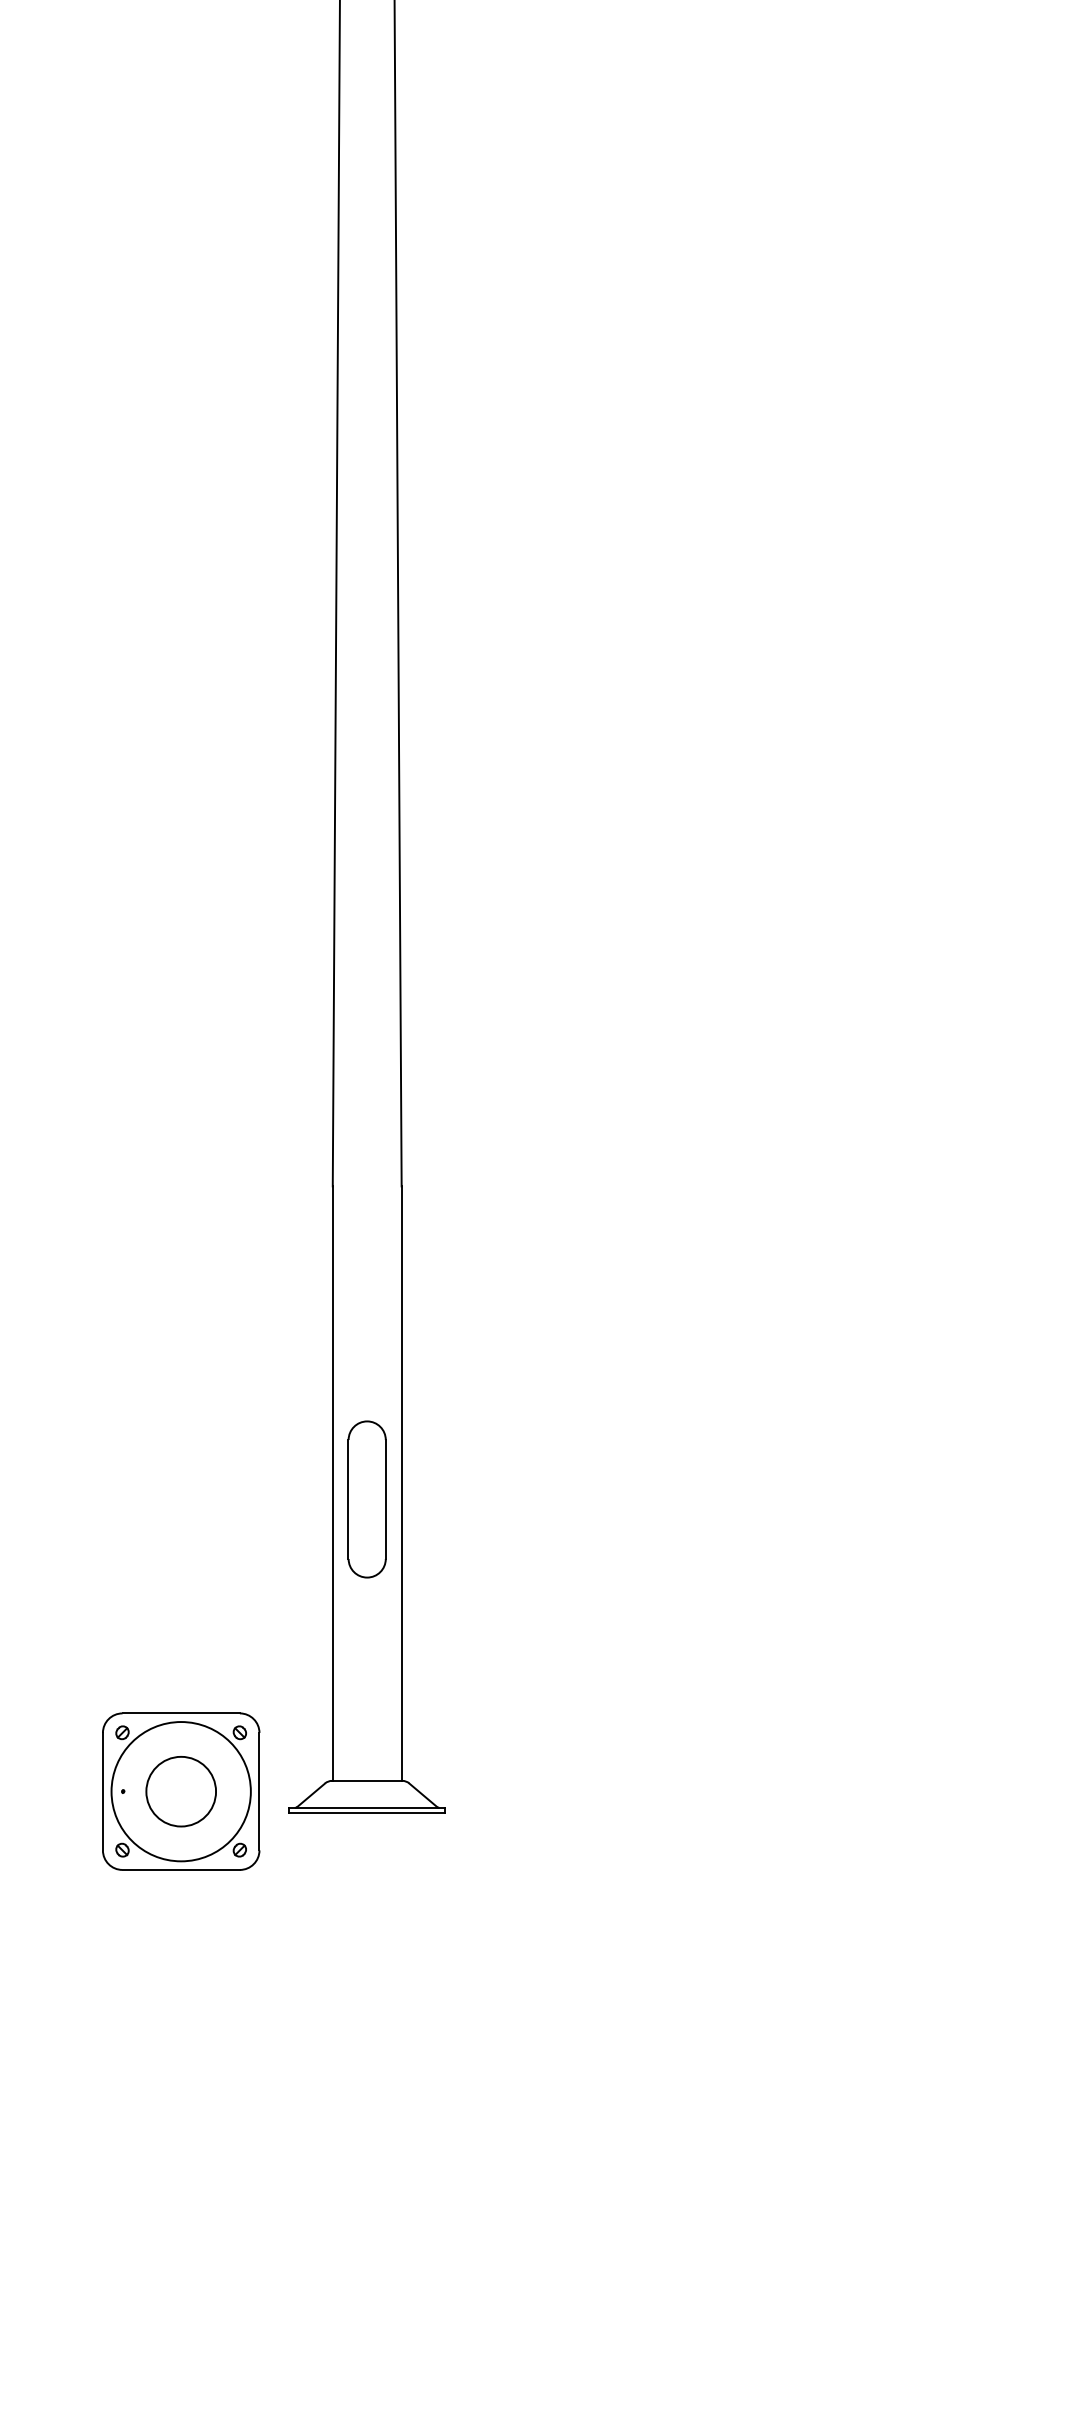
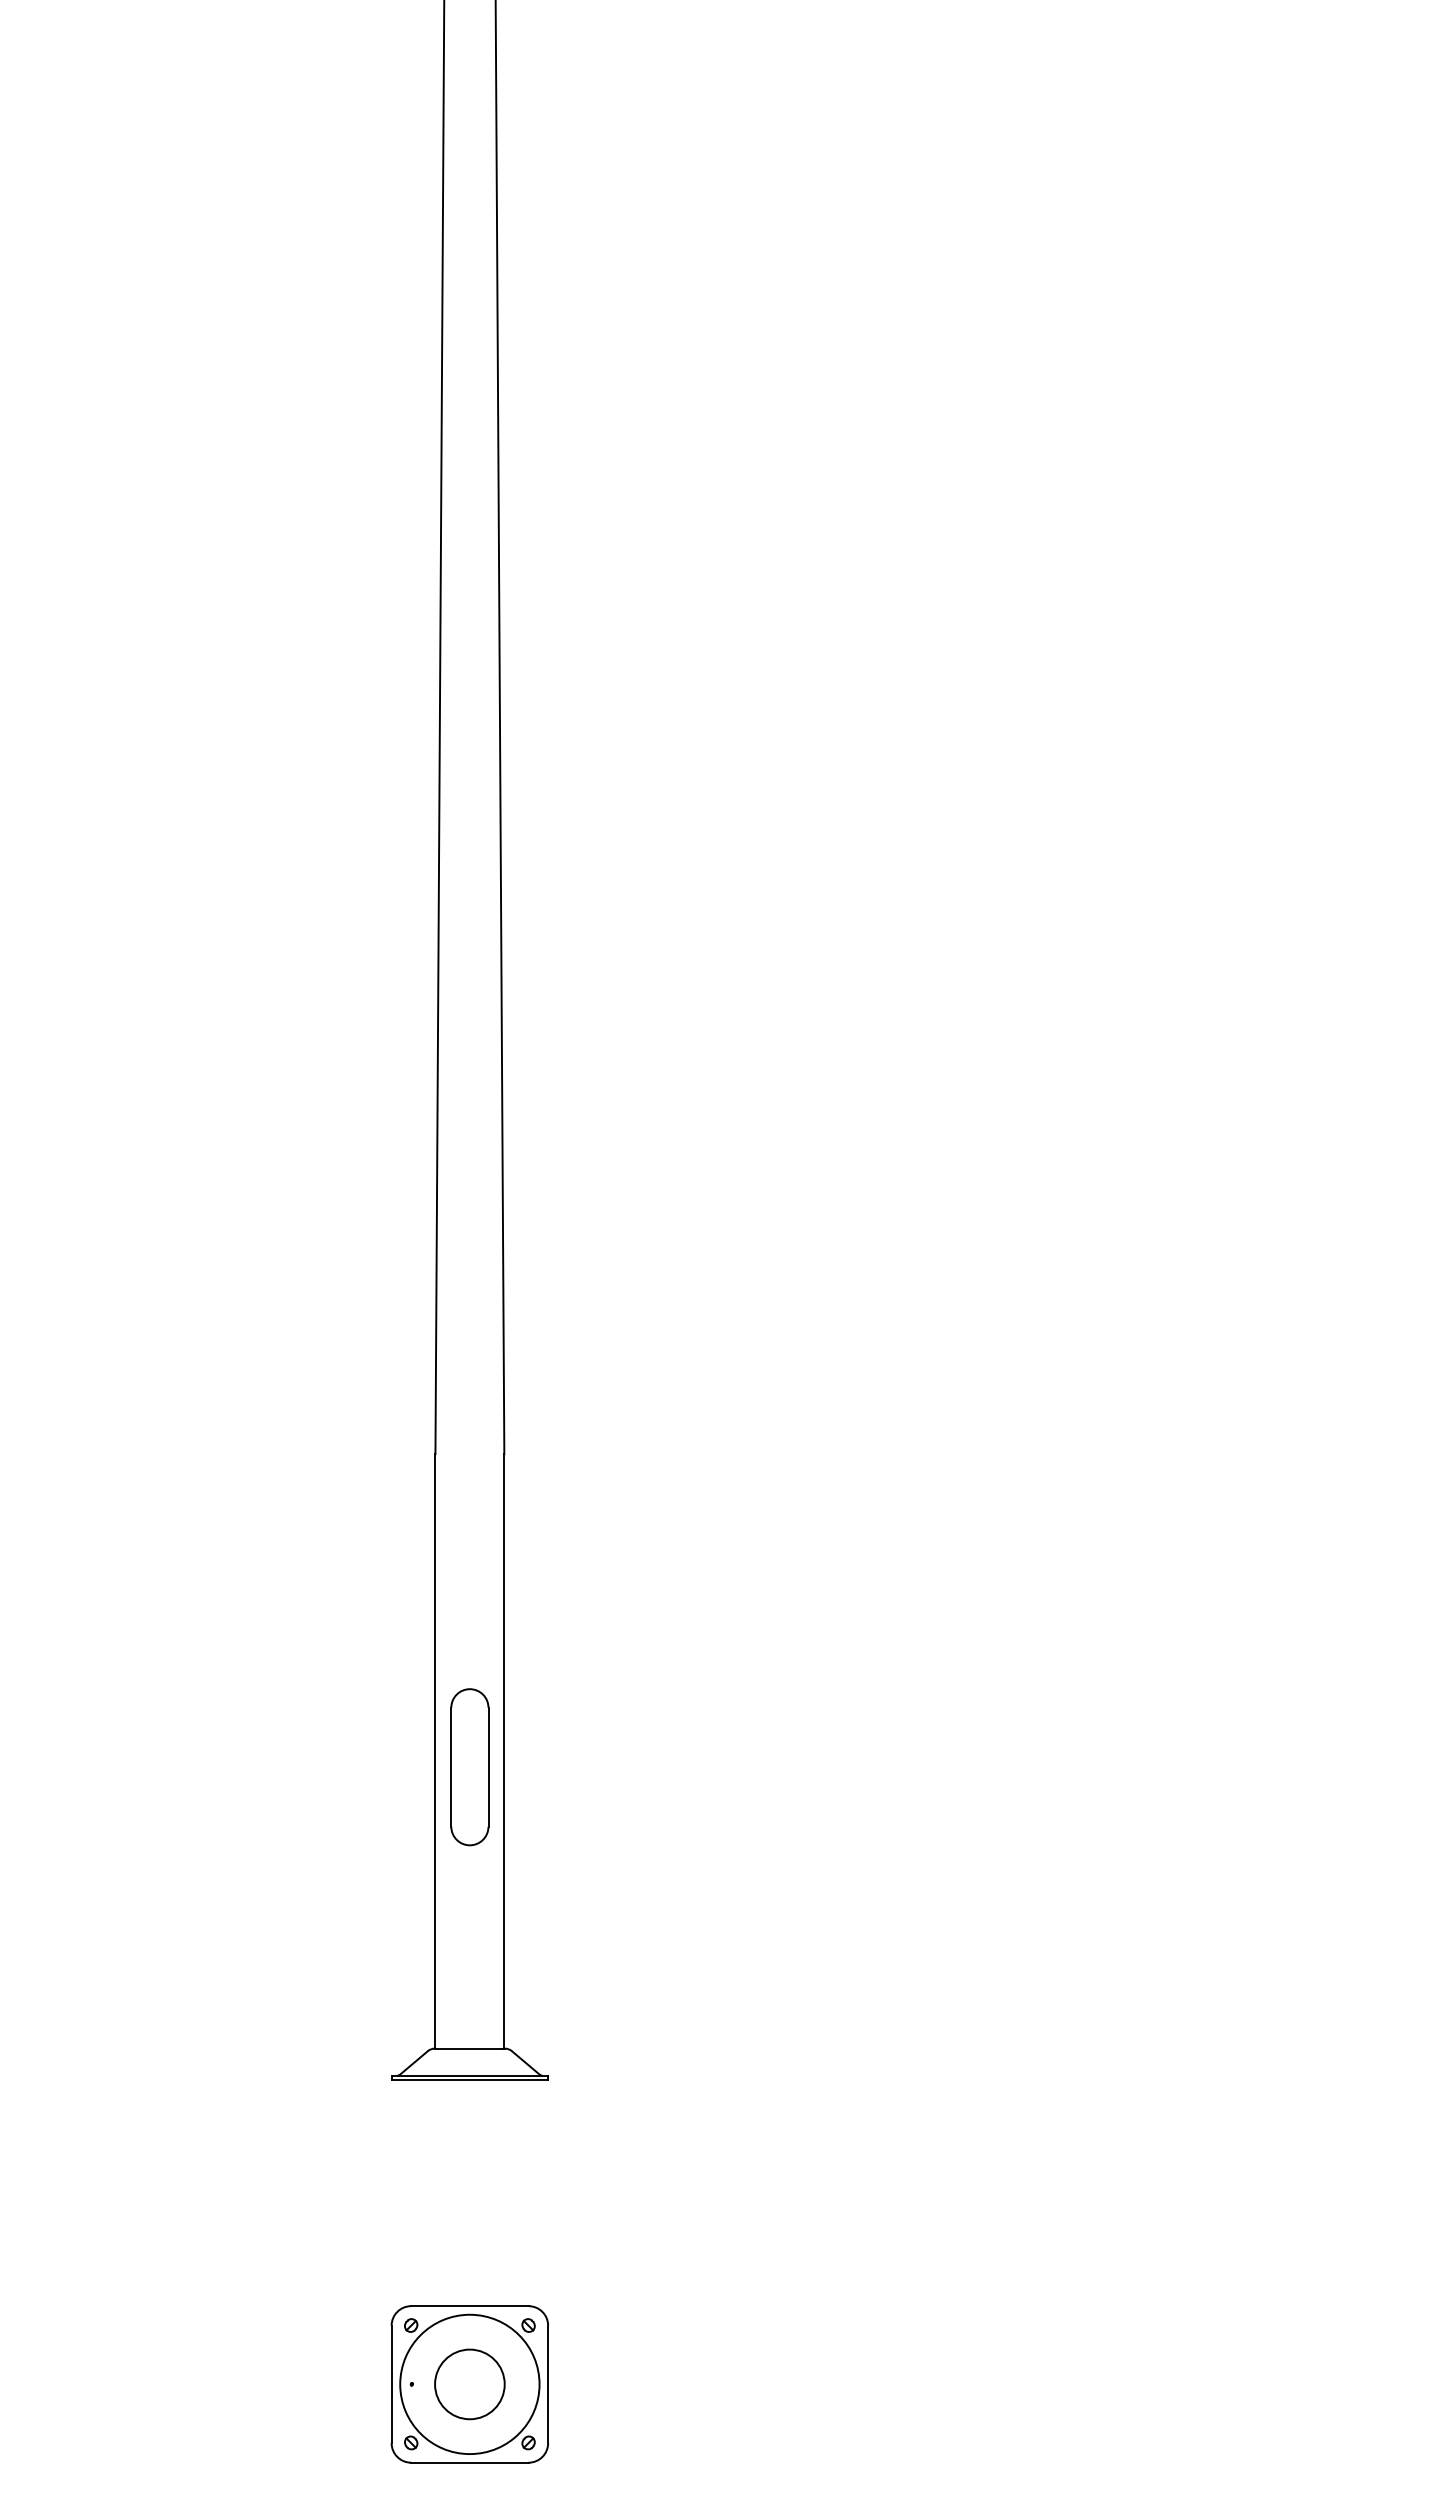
part: (180, 1791) -> (469, 2384), moved

